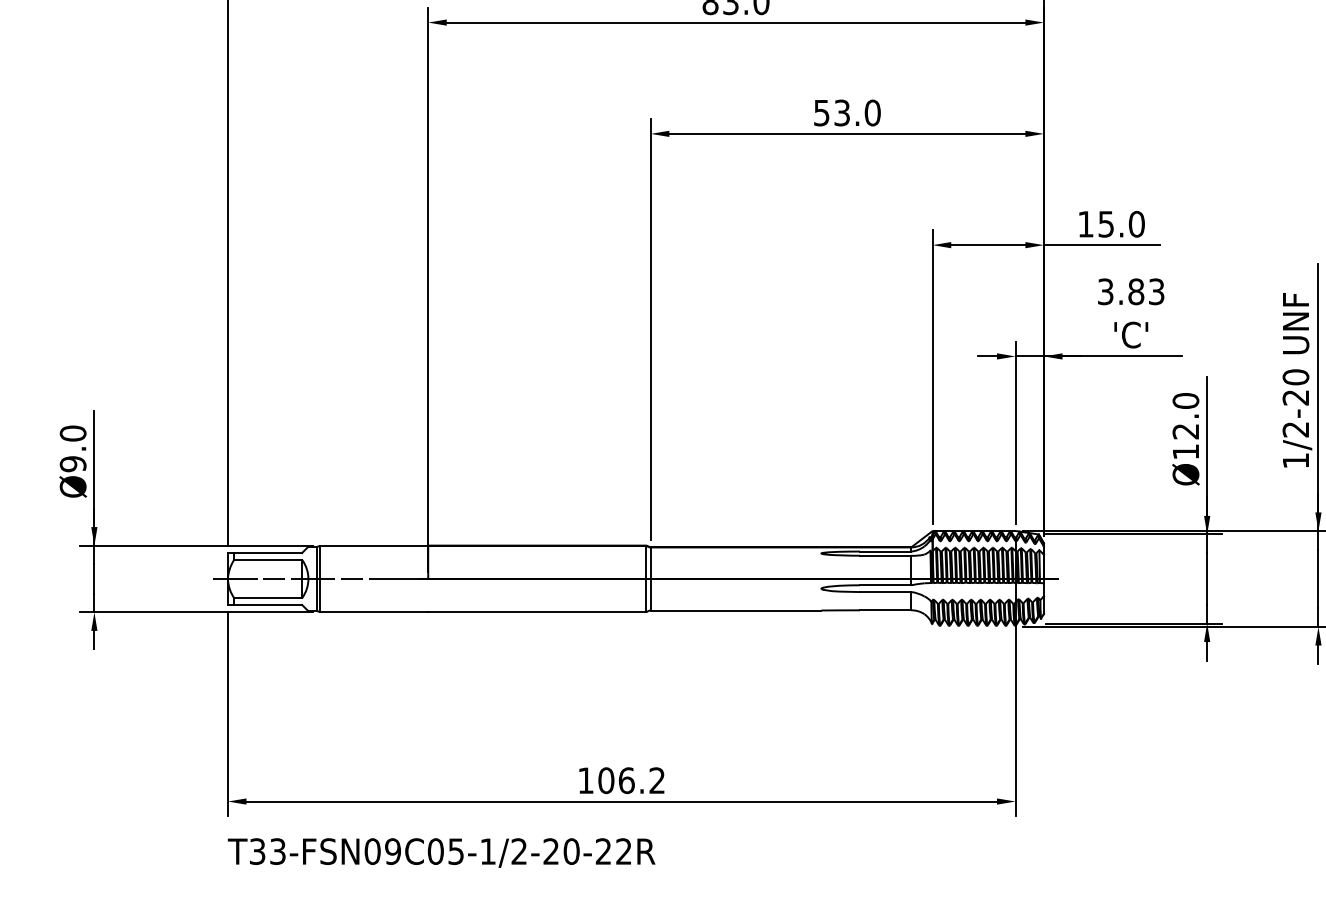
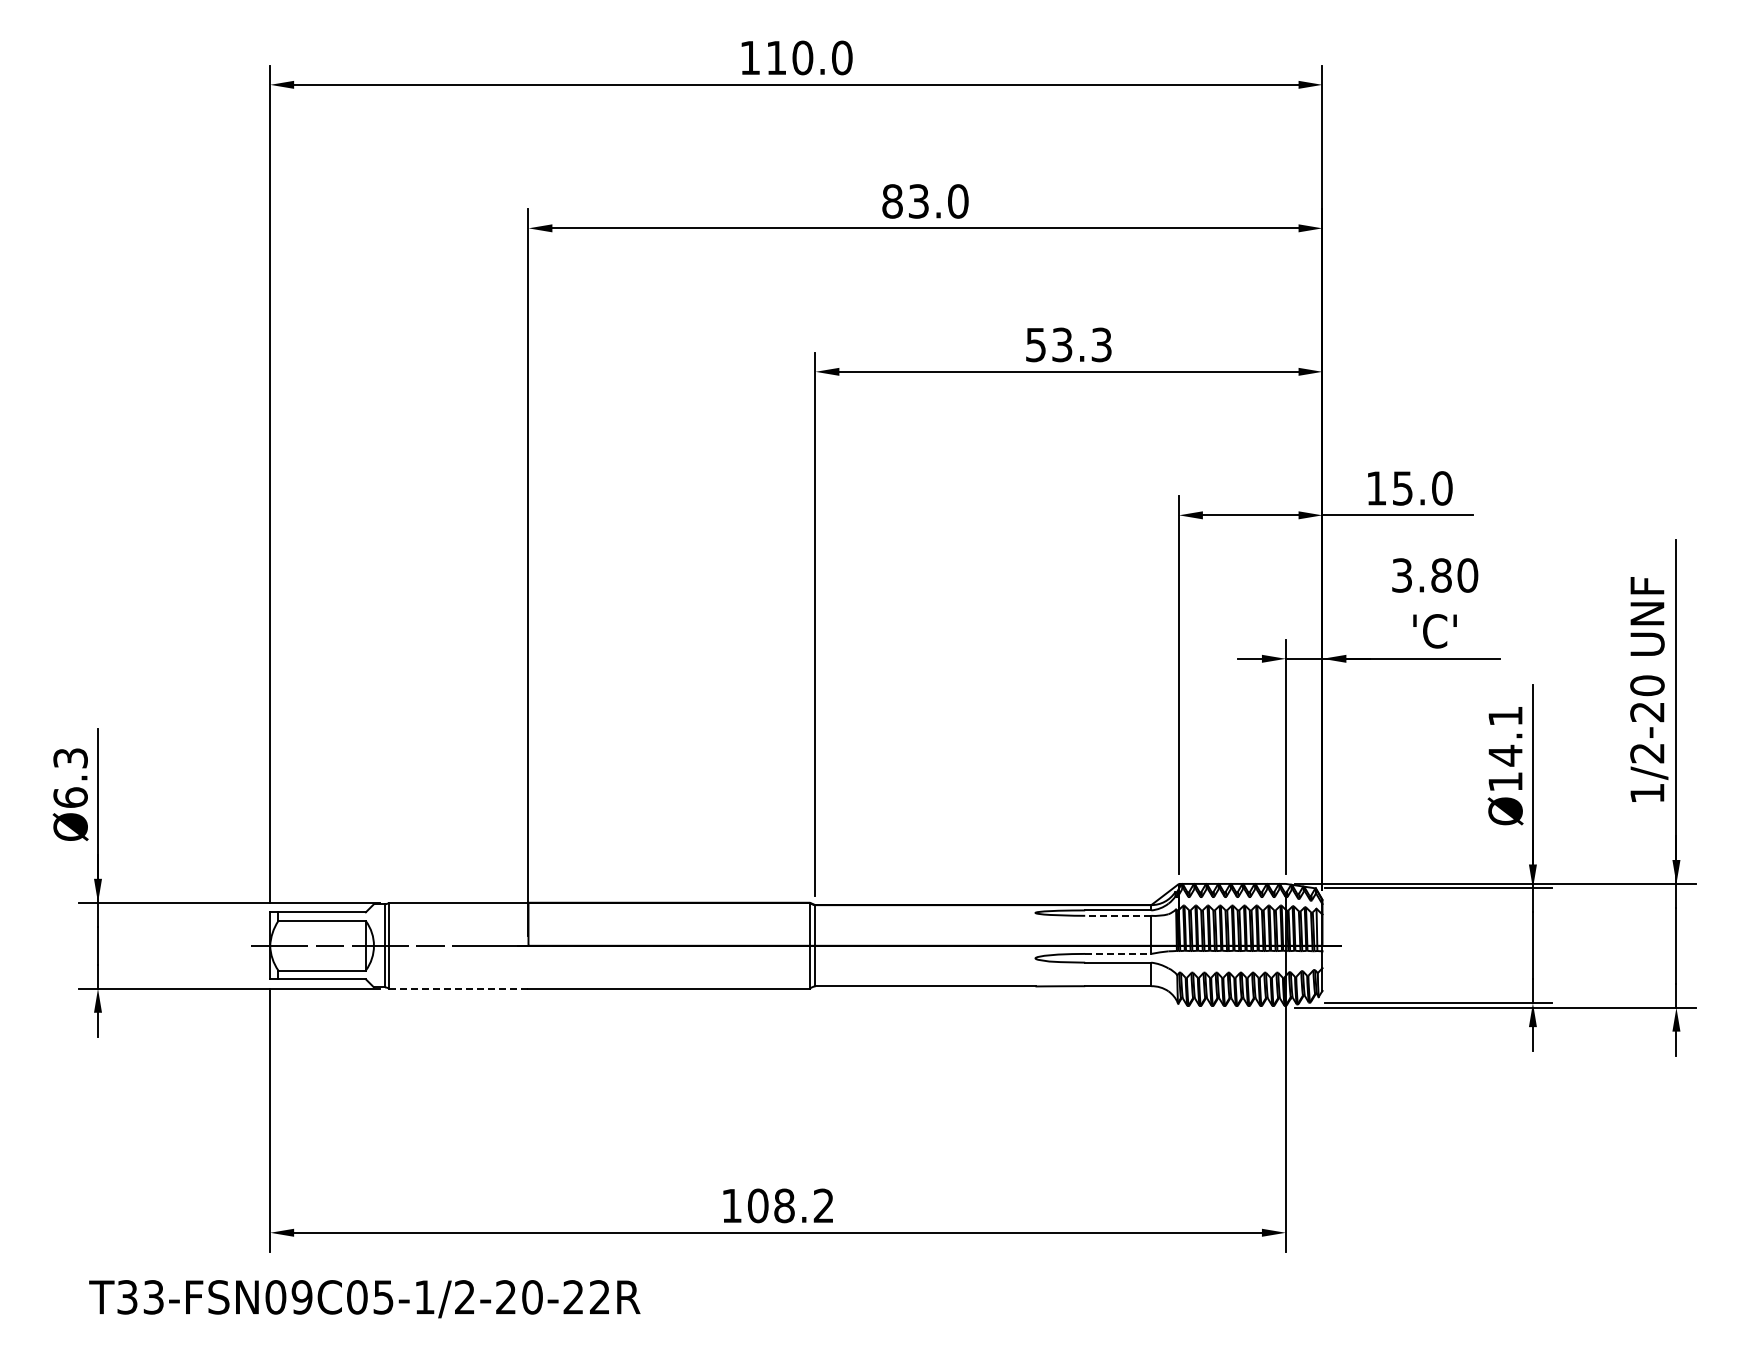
text: (872, 112) -> (1101, 344), 53.0 -> 53.3
text: (1156, 291) -> (1467, 575), 3.83 -> 3.80
text: (1185, 415) -> (1505, 735), Ø12.0 -> Ø14.1
text: (73, 449) -> (70, 778), Ø9.0 -> Ø6.3
line: (885, 555) -> (1117, 915), solid -> dashed
line: (885, 584) -> (1118, 953), solid -> dashed
line: (373, 612) -> (458, 988), solid -> dashed
text: (626, 780) -> (784, 1205), 106.2 -> 108.2
text: (441, 853) -> (364, 1299), moved

